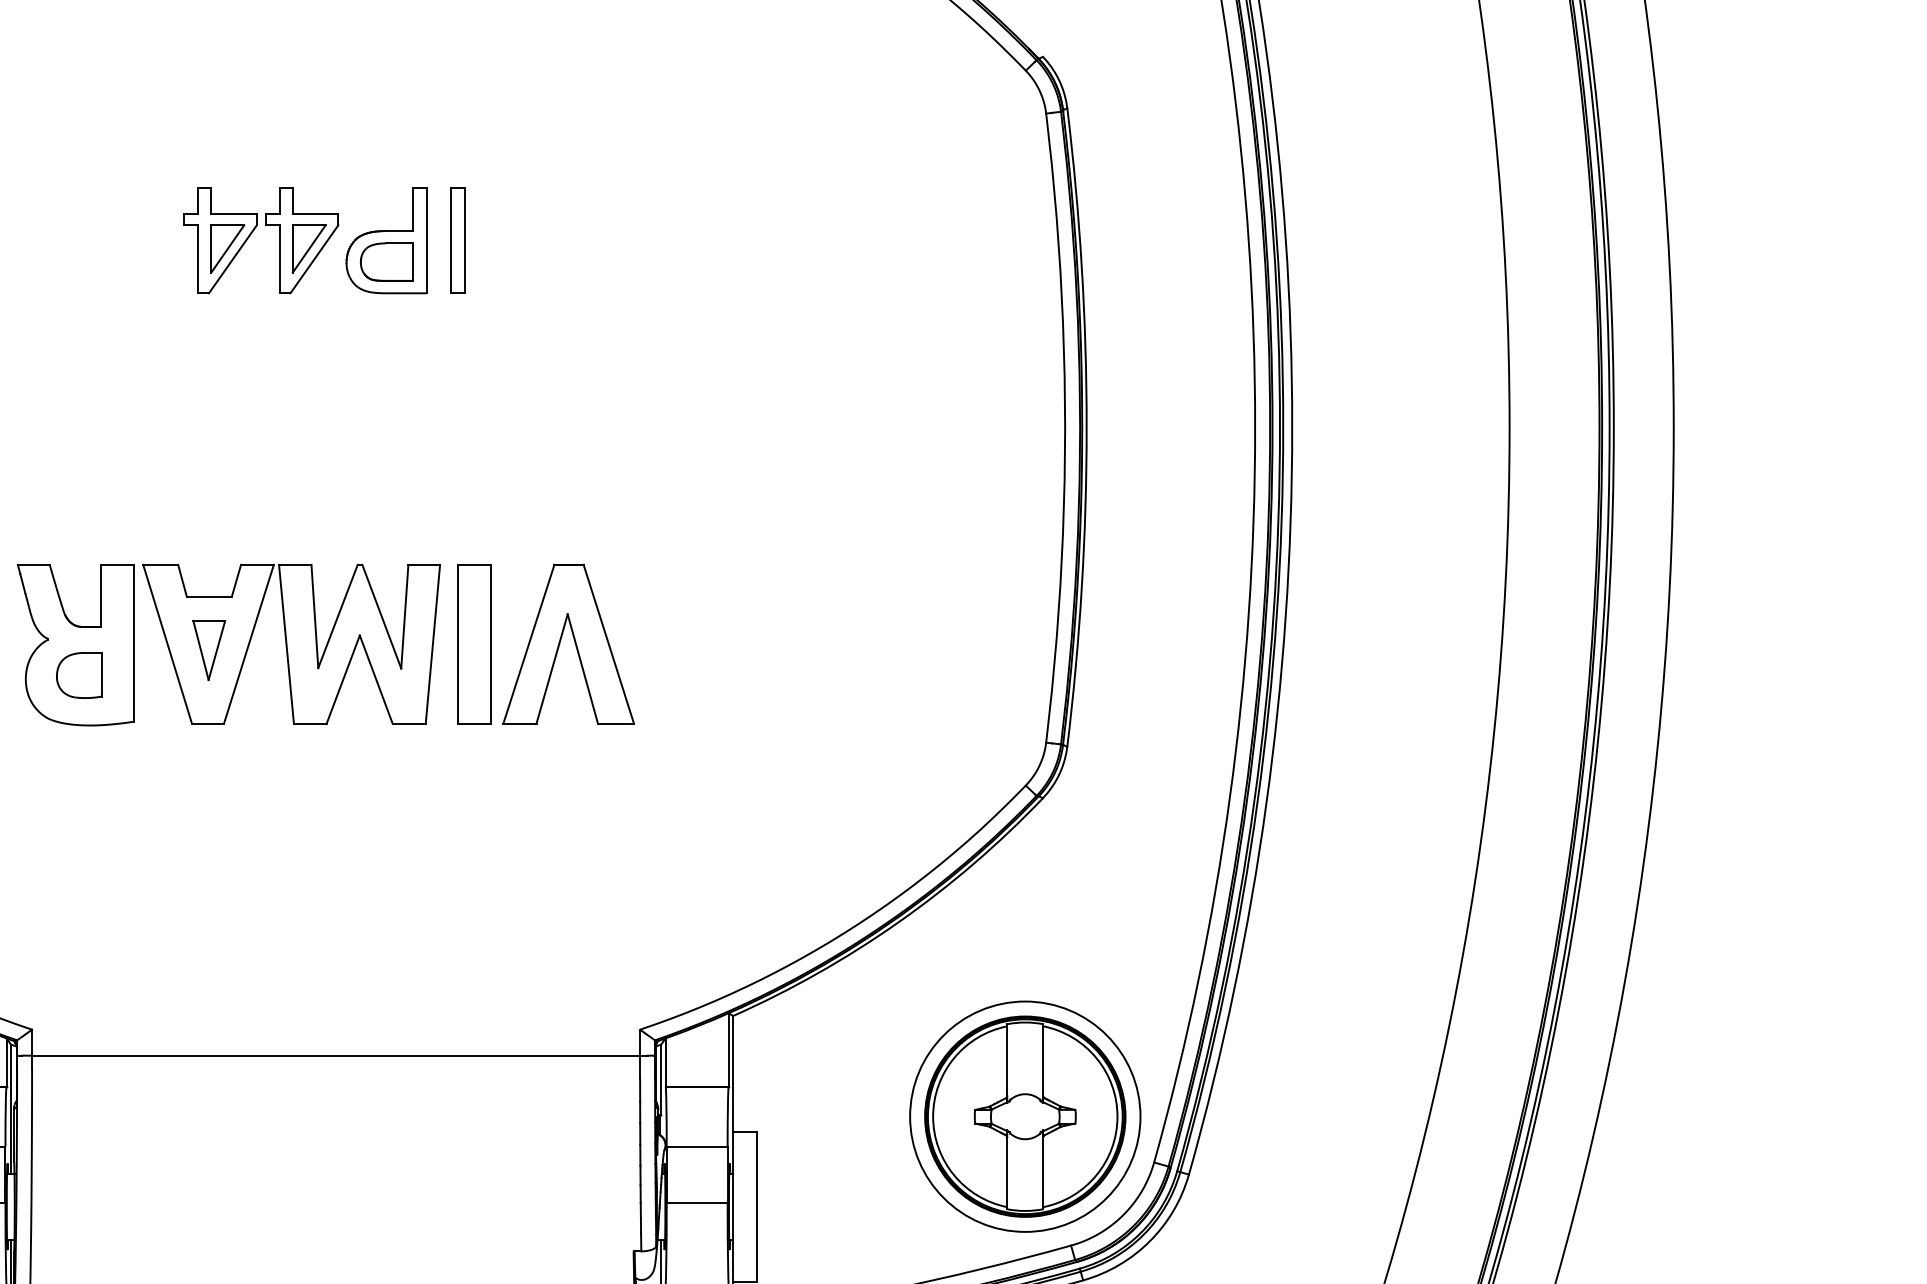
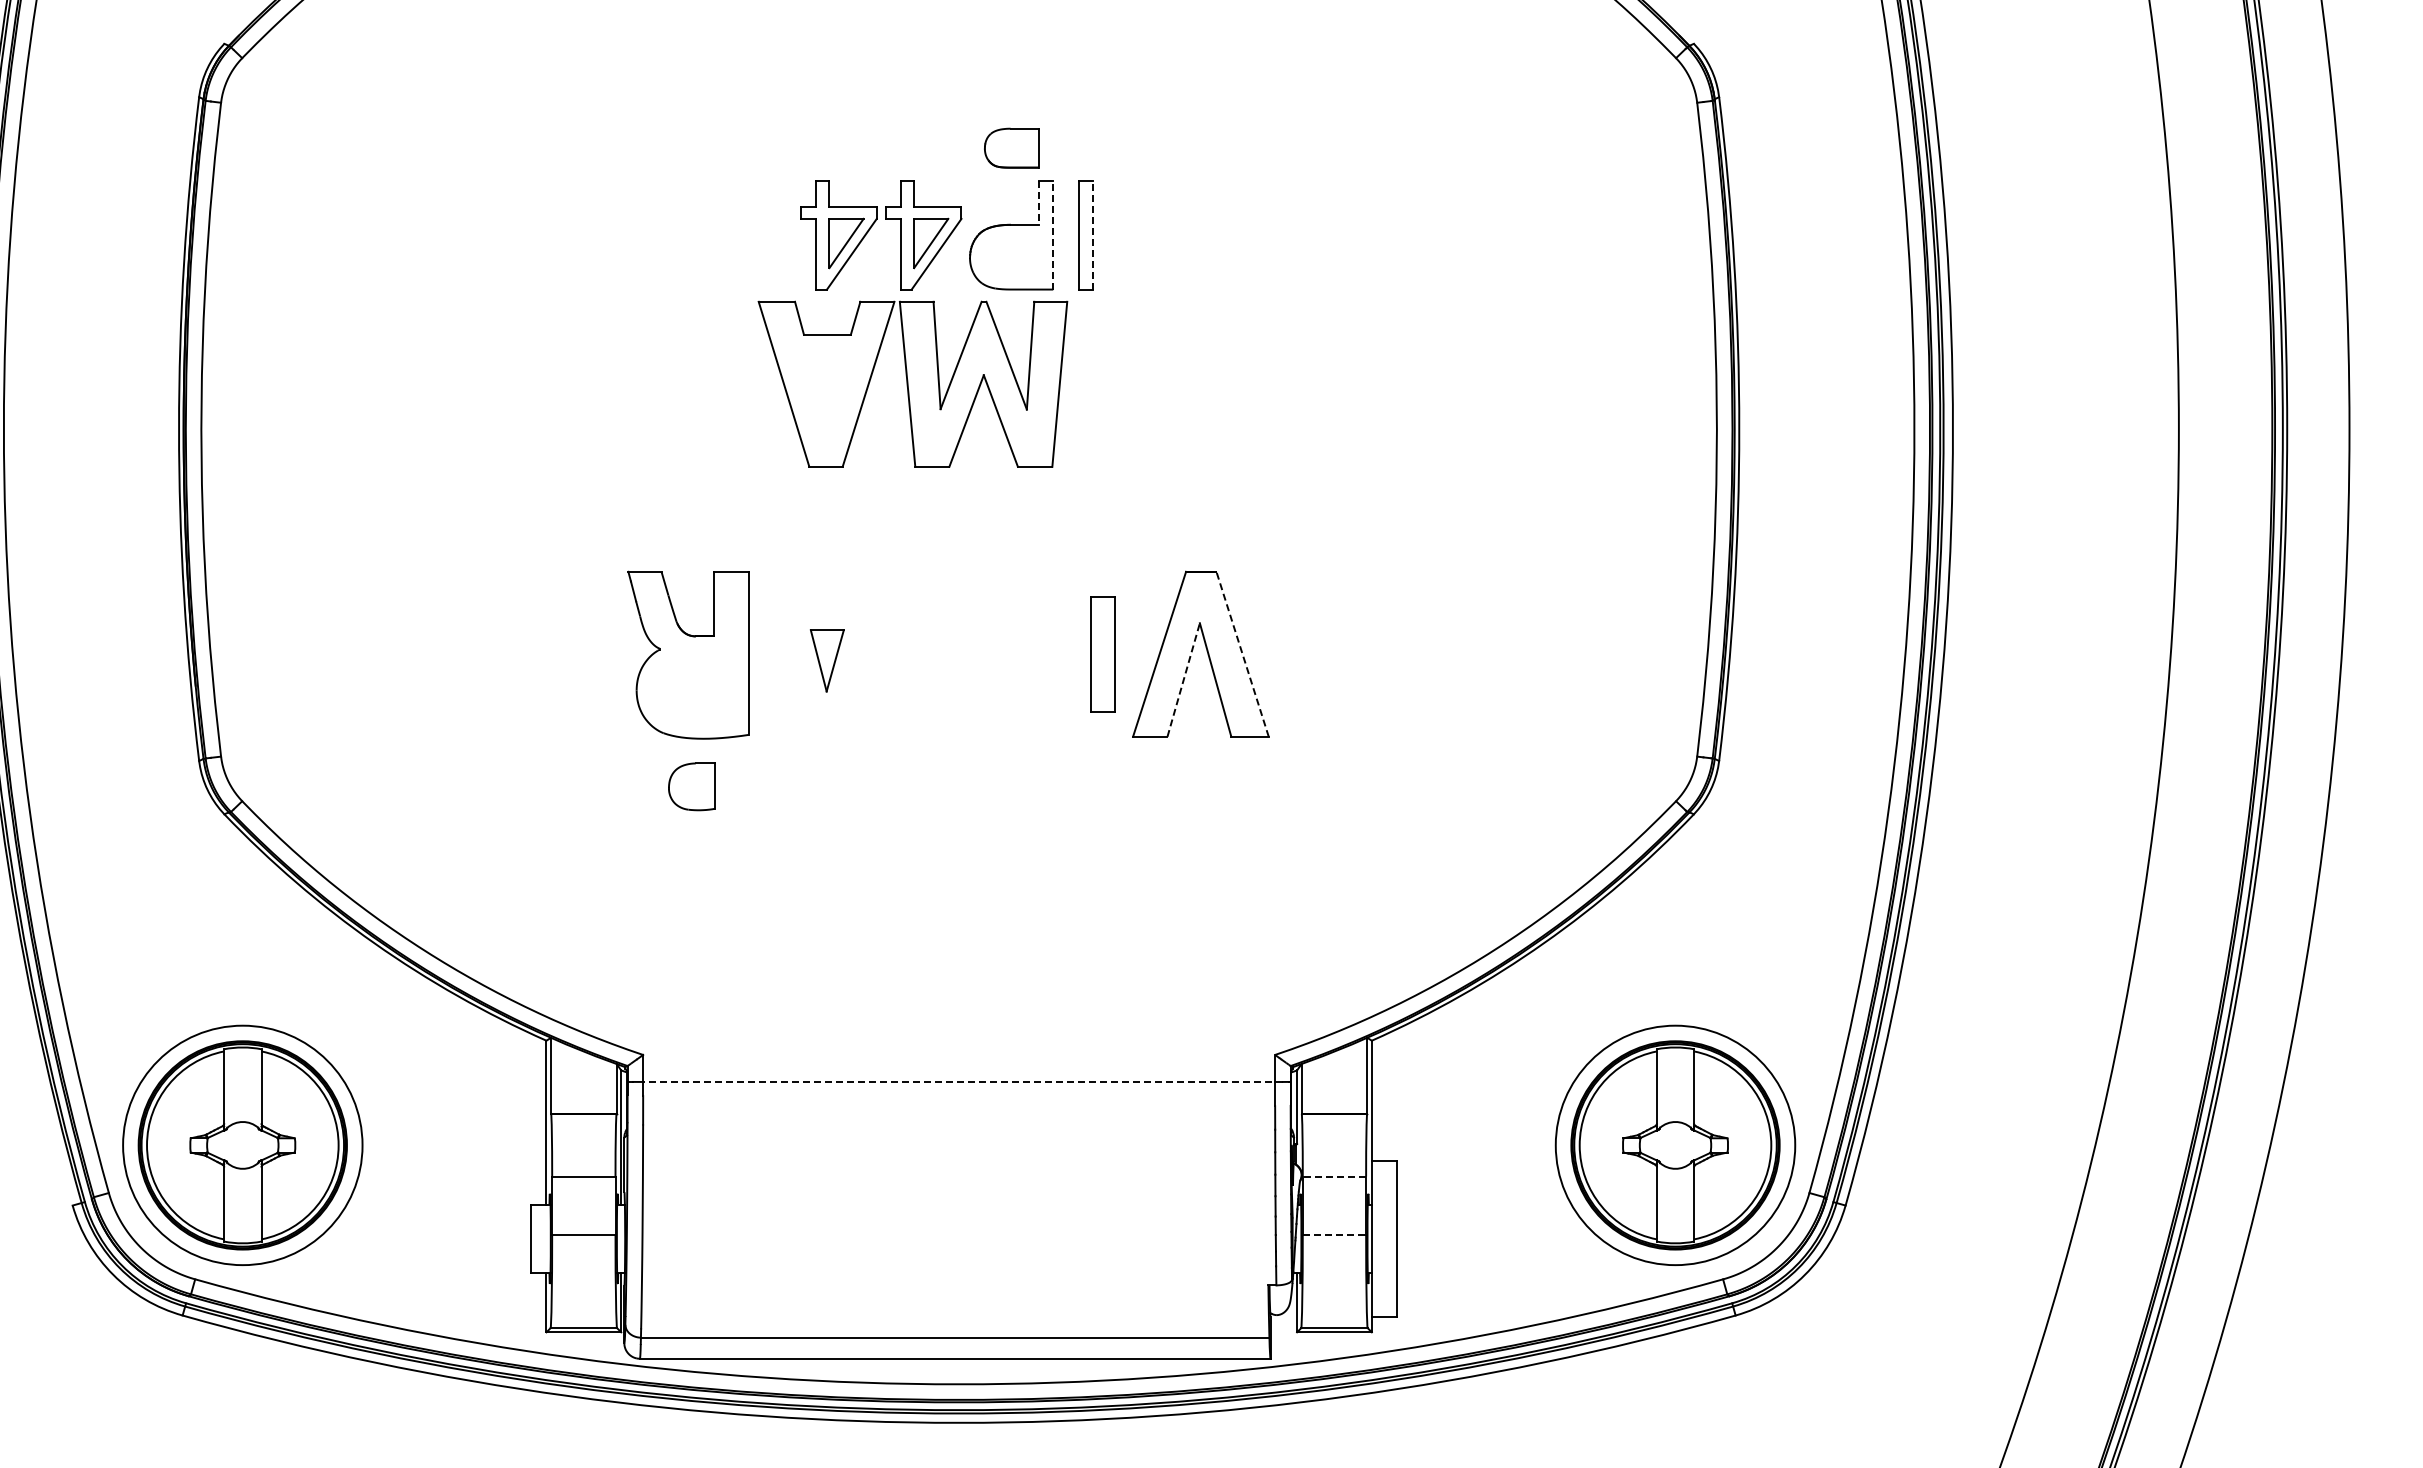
line: (412, 210) -> (1038, 203), solid -> dashed
line: (426, 241) -> (1053, 235), solid -> dashed
line: (465, 241) -> (1093, 235), solid -> dashed
part: (386, 261) -> (1011, 147), moved
part: (291, 643) -> (912, 383), moved
part: (474, 644) -> (1102, 654), size x0.7
line: (608, 644) -> (1242, 654), solid -> dashed
line: (551, 668) -> (1183, 679), solid -> dashed
part: (78, 675) -> (691, 786), moved
line: (340, 1055) -> (963, 1081), solid -> dashed
line: (697, 1146) -> (1334, 1176), solid -> dashed
line: (697, 1202) -> (1334, 1234), solid -> dashed

